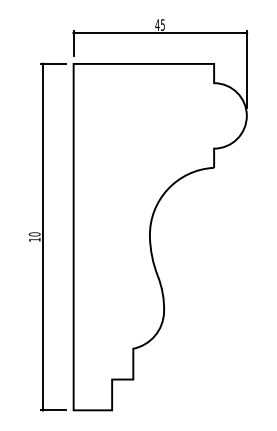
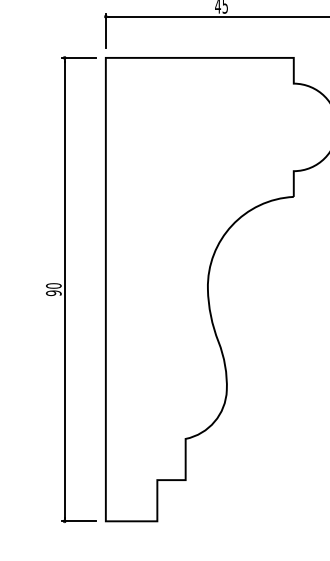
text: (34, 239) -> (53, 292), 10 -> 90

